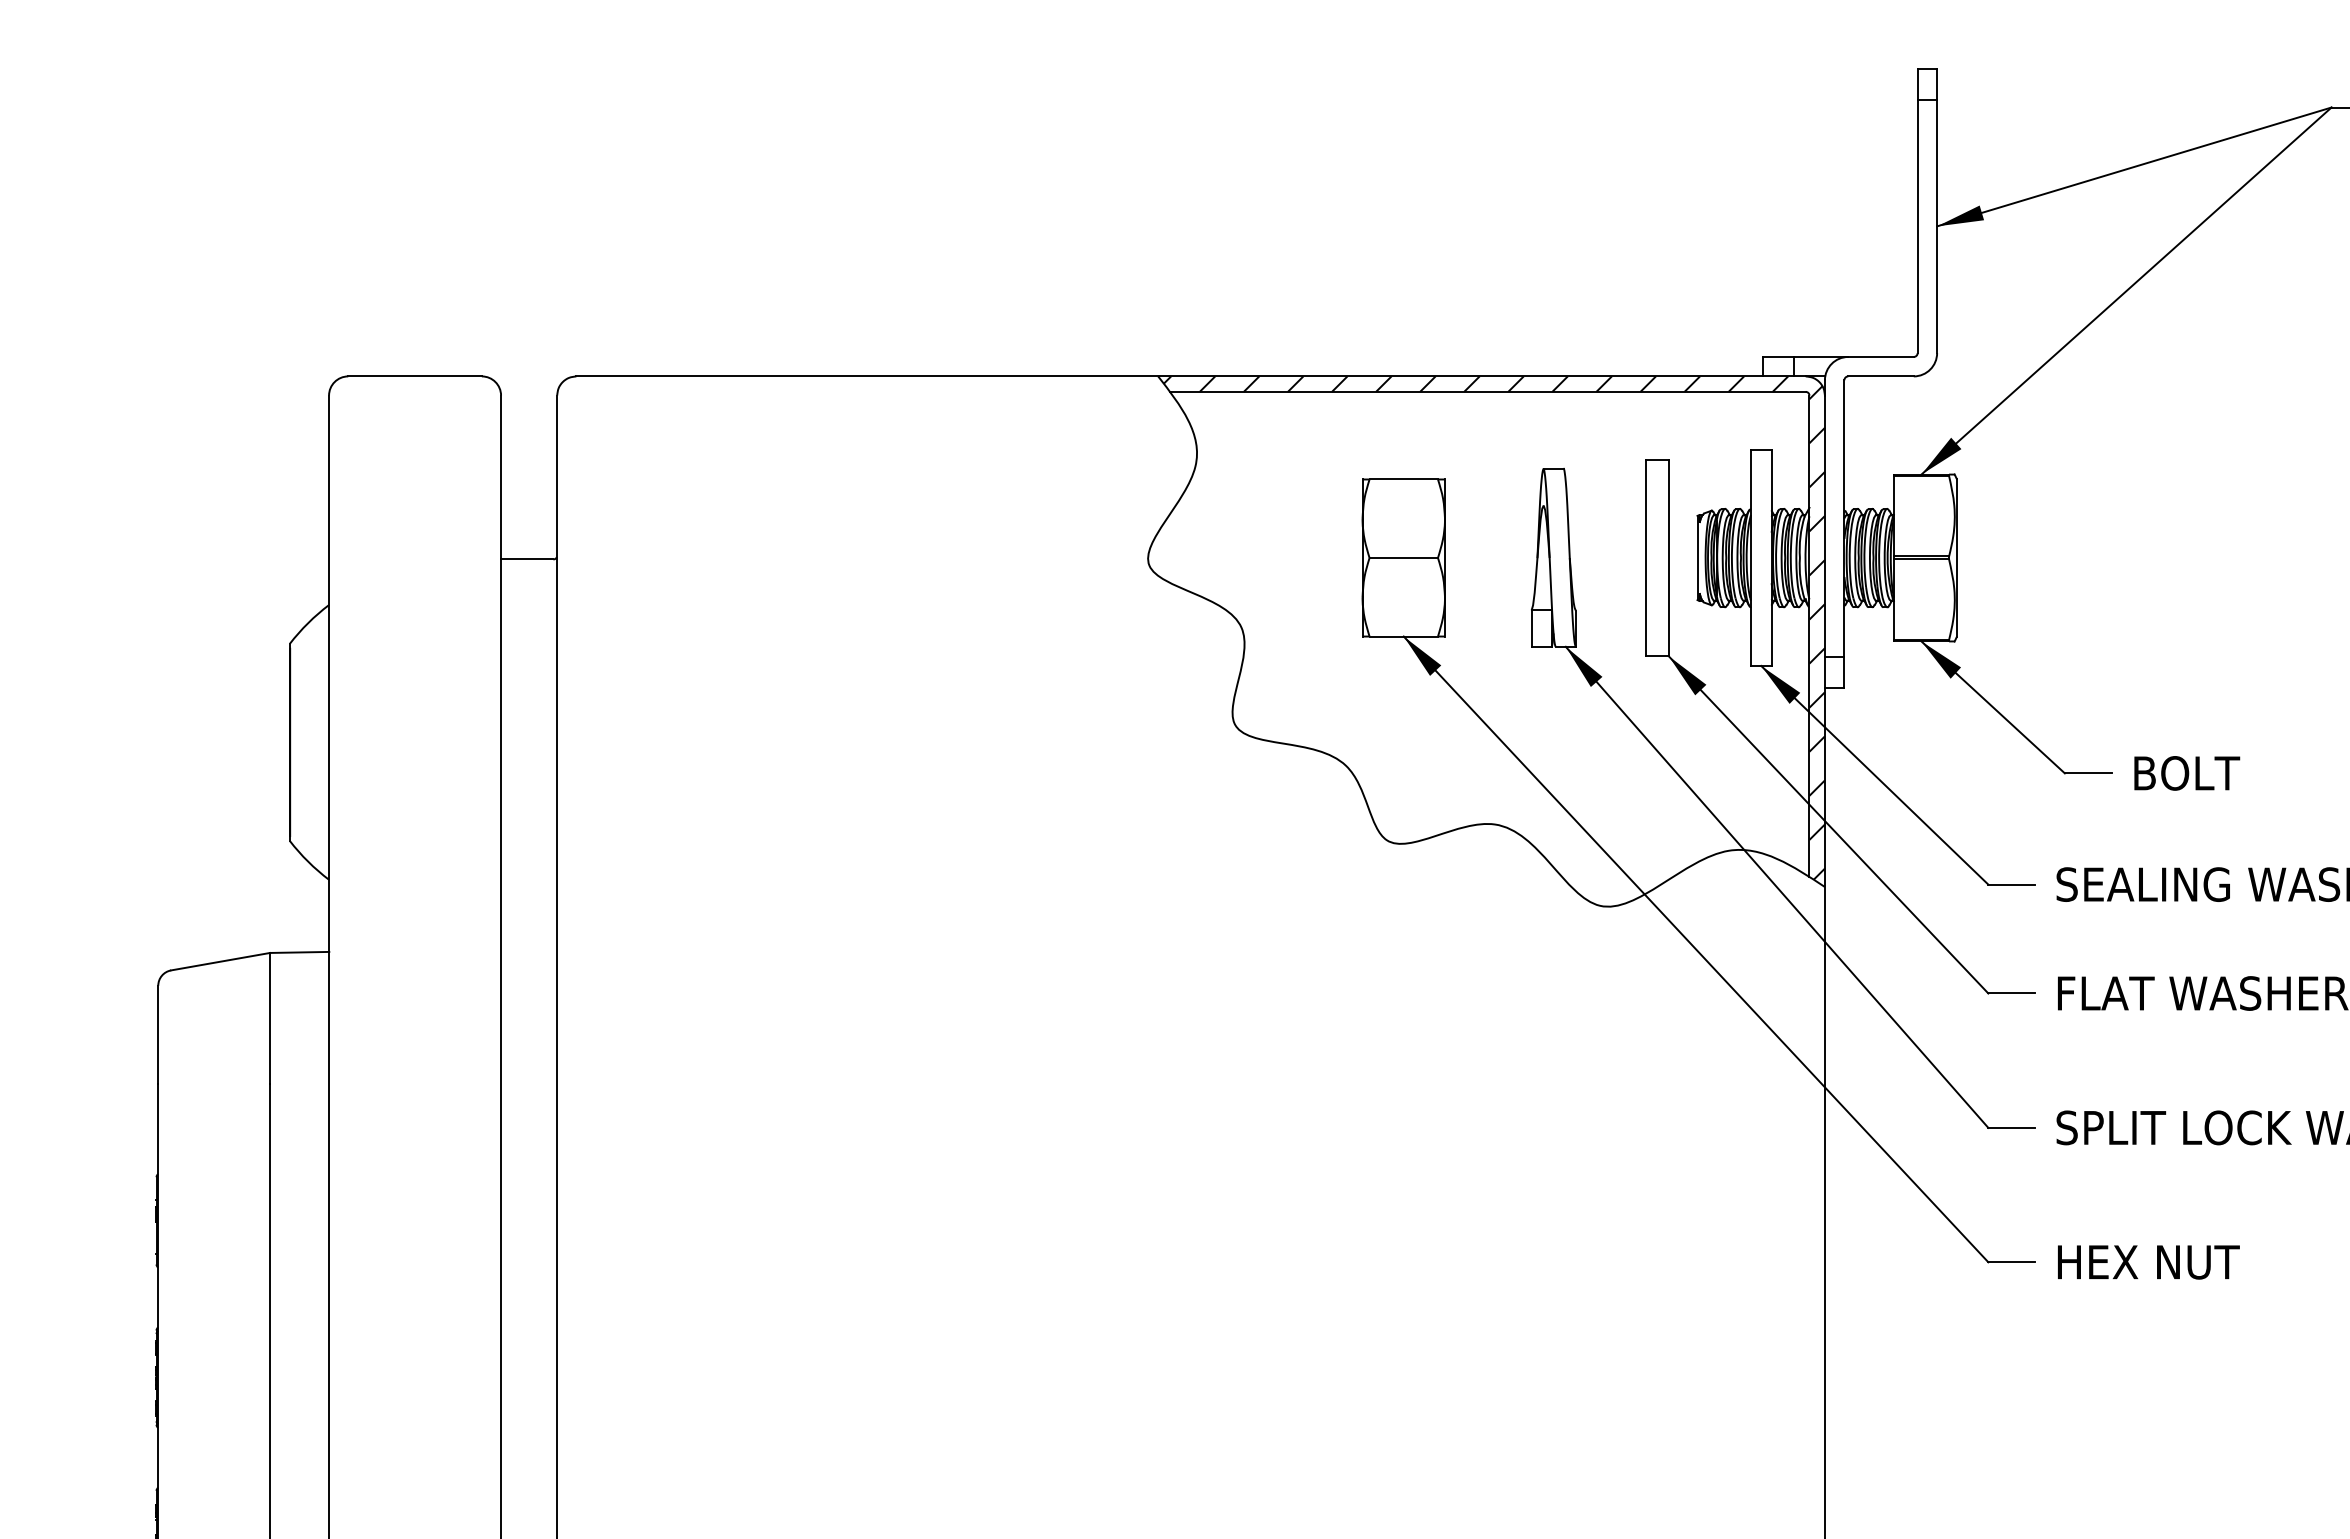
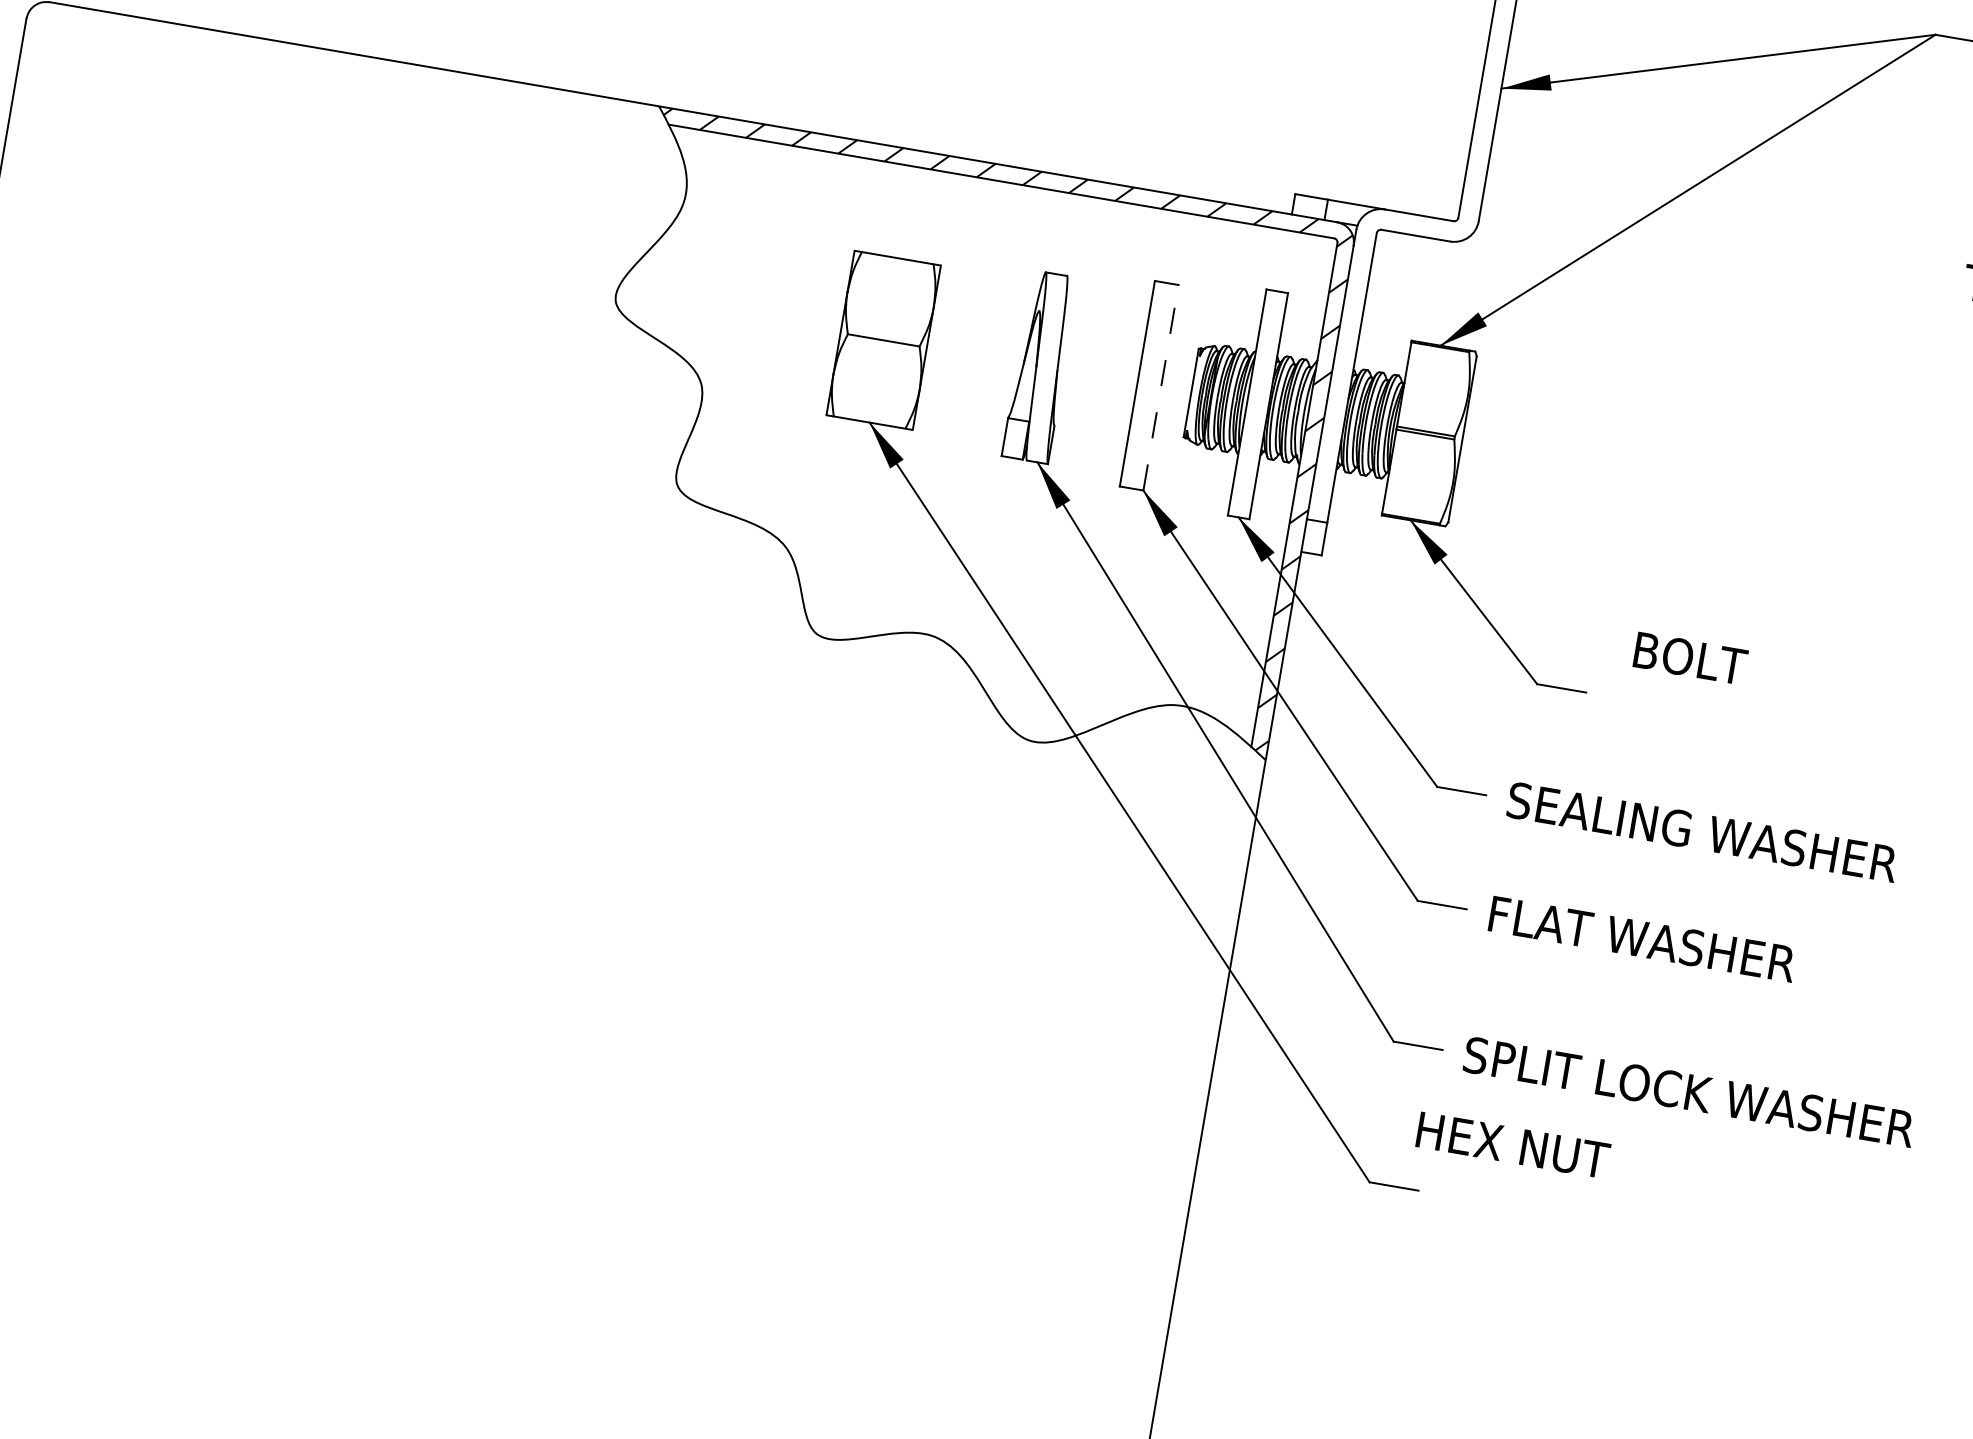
line: (1668, 557) -> (1160, 387), solid -> dashed
text: (2187, 773) -> (1690, 658), moved
text: (2148, 1262) -> (1512, 1145), moved

